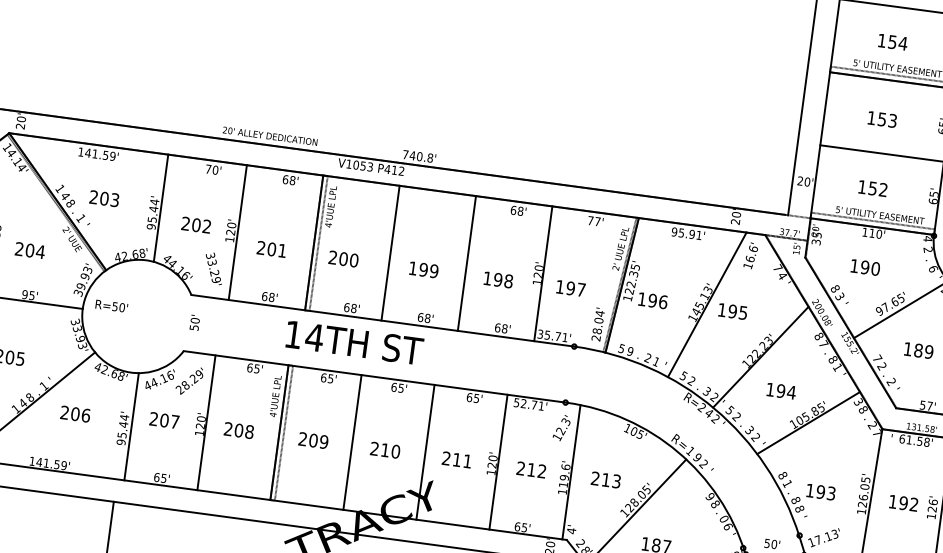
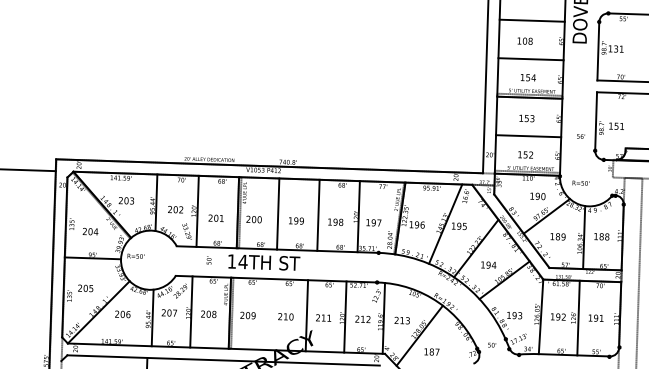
text: (864, 267) -> (537, 196), moved
text: (193, 322) -> (208, 260), moved
line: (352, 442) -> (268, 314), removed

